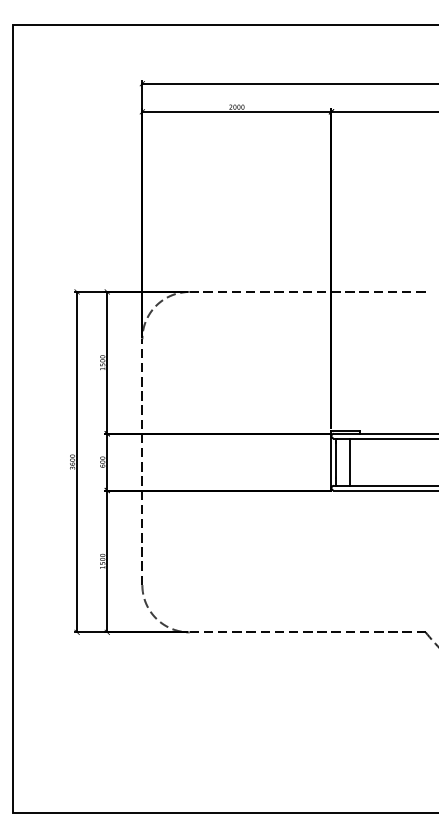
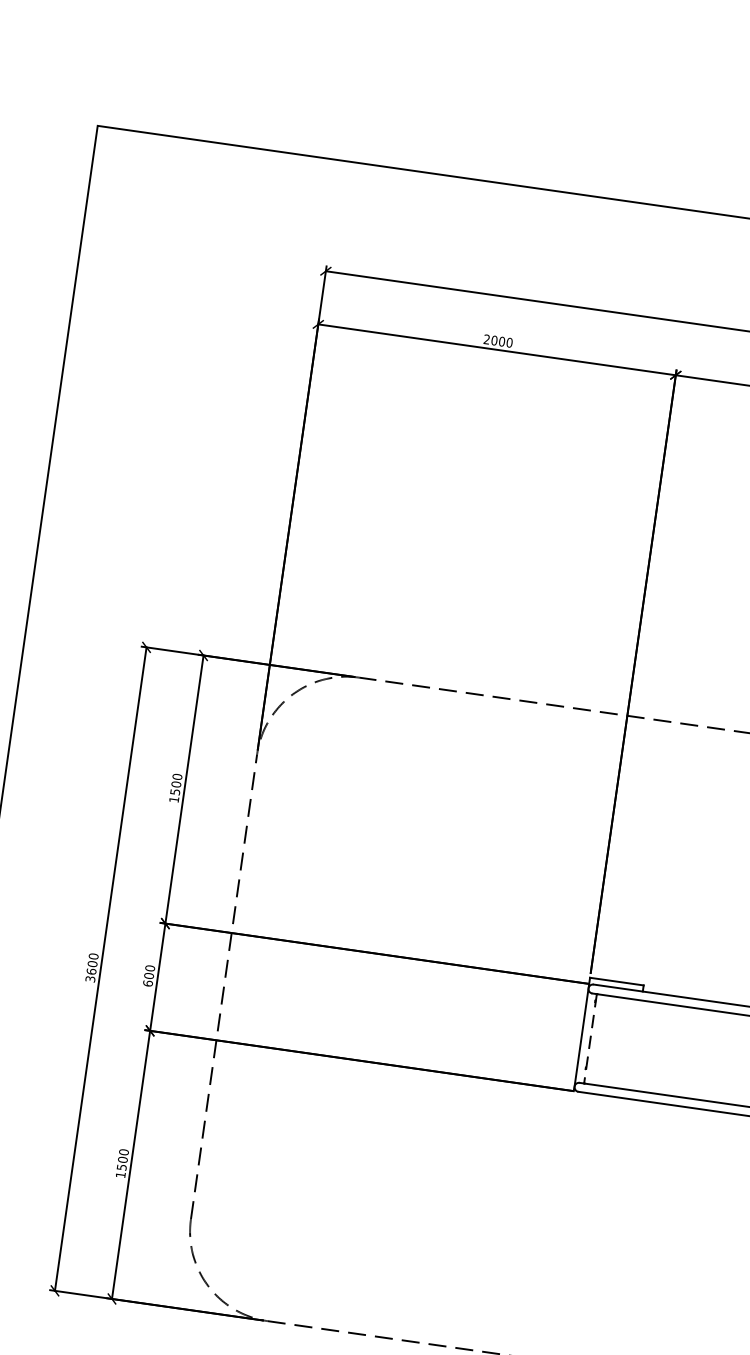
line: (349, 461) -> (615, 1041), removed
line: (336, 462) -> (590, 1039), solid -> dashed

